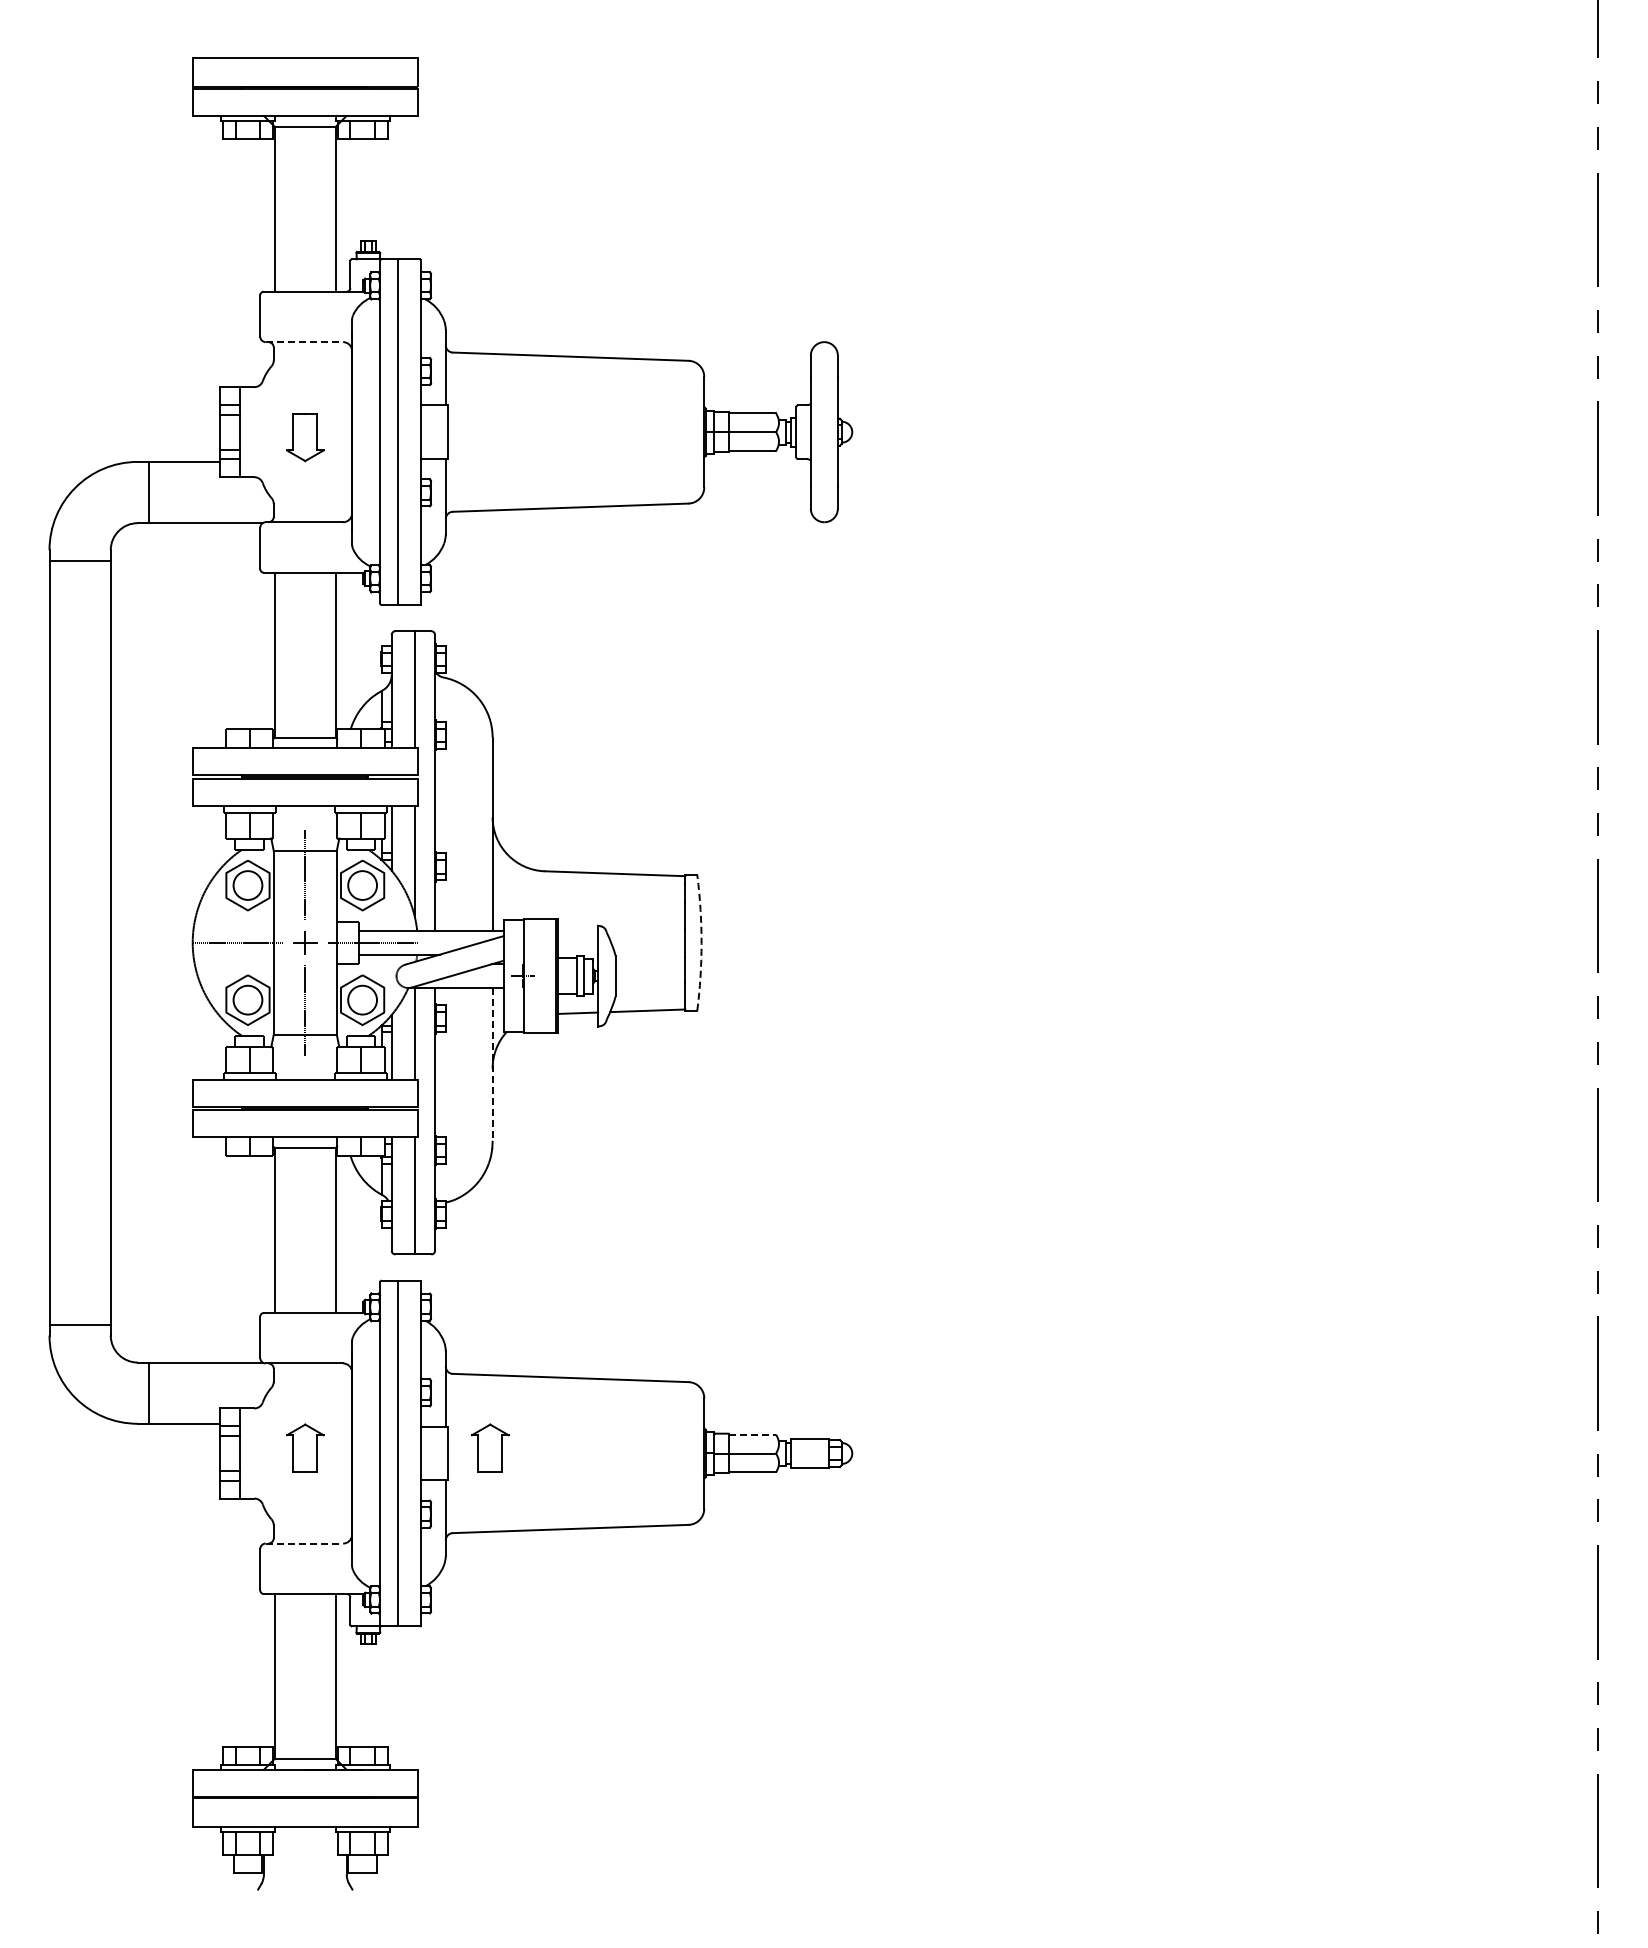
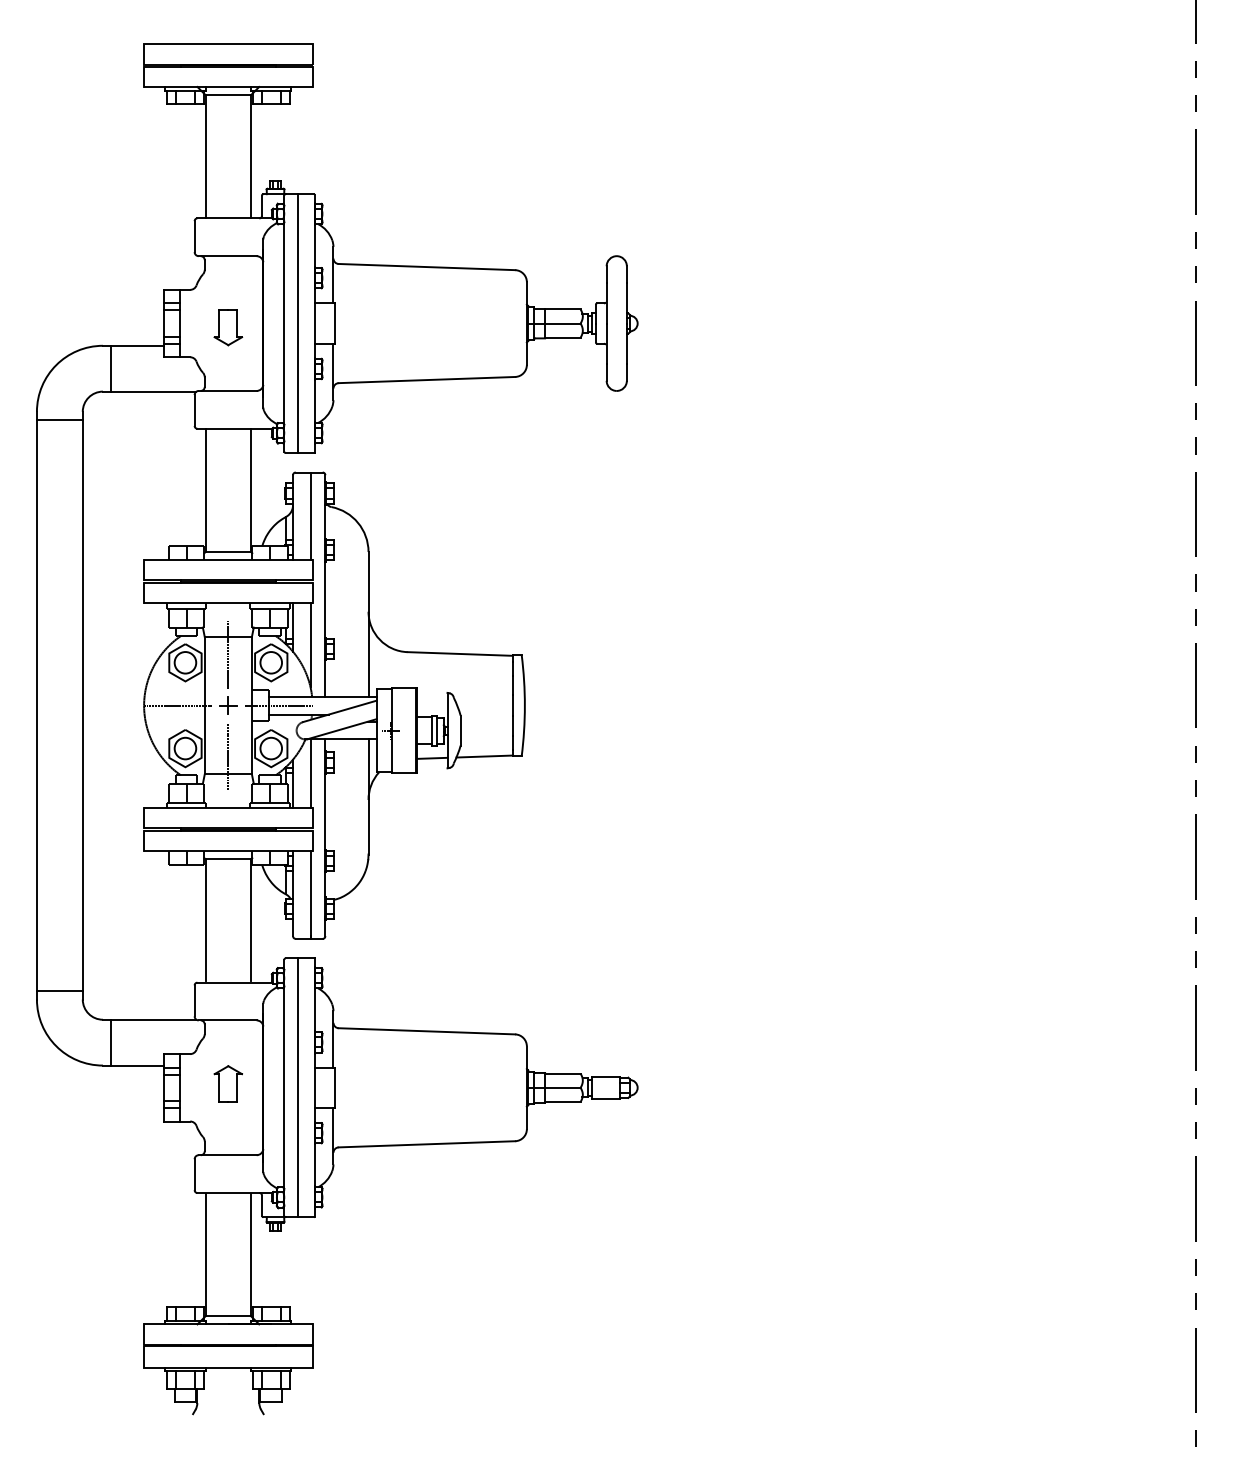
line: (304, 342) -> (227, 256), dashed -> solid
arc: (701, 943) -> (524, 706), dashed -> solid
line: (492, 1064) -> (368, 796), dashed -> solid
line: (752, 1434) -> (562, 1073), dashed -> solid
part: (490, 1447) -> (366, 1083), removed
line: (304, 1543) -> (227, 1155), dashed -> solid

